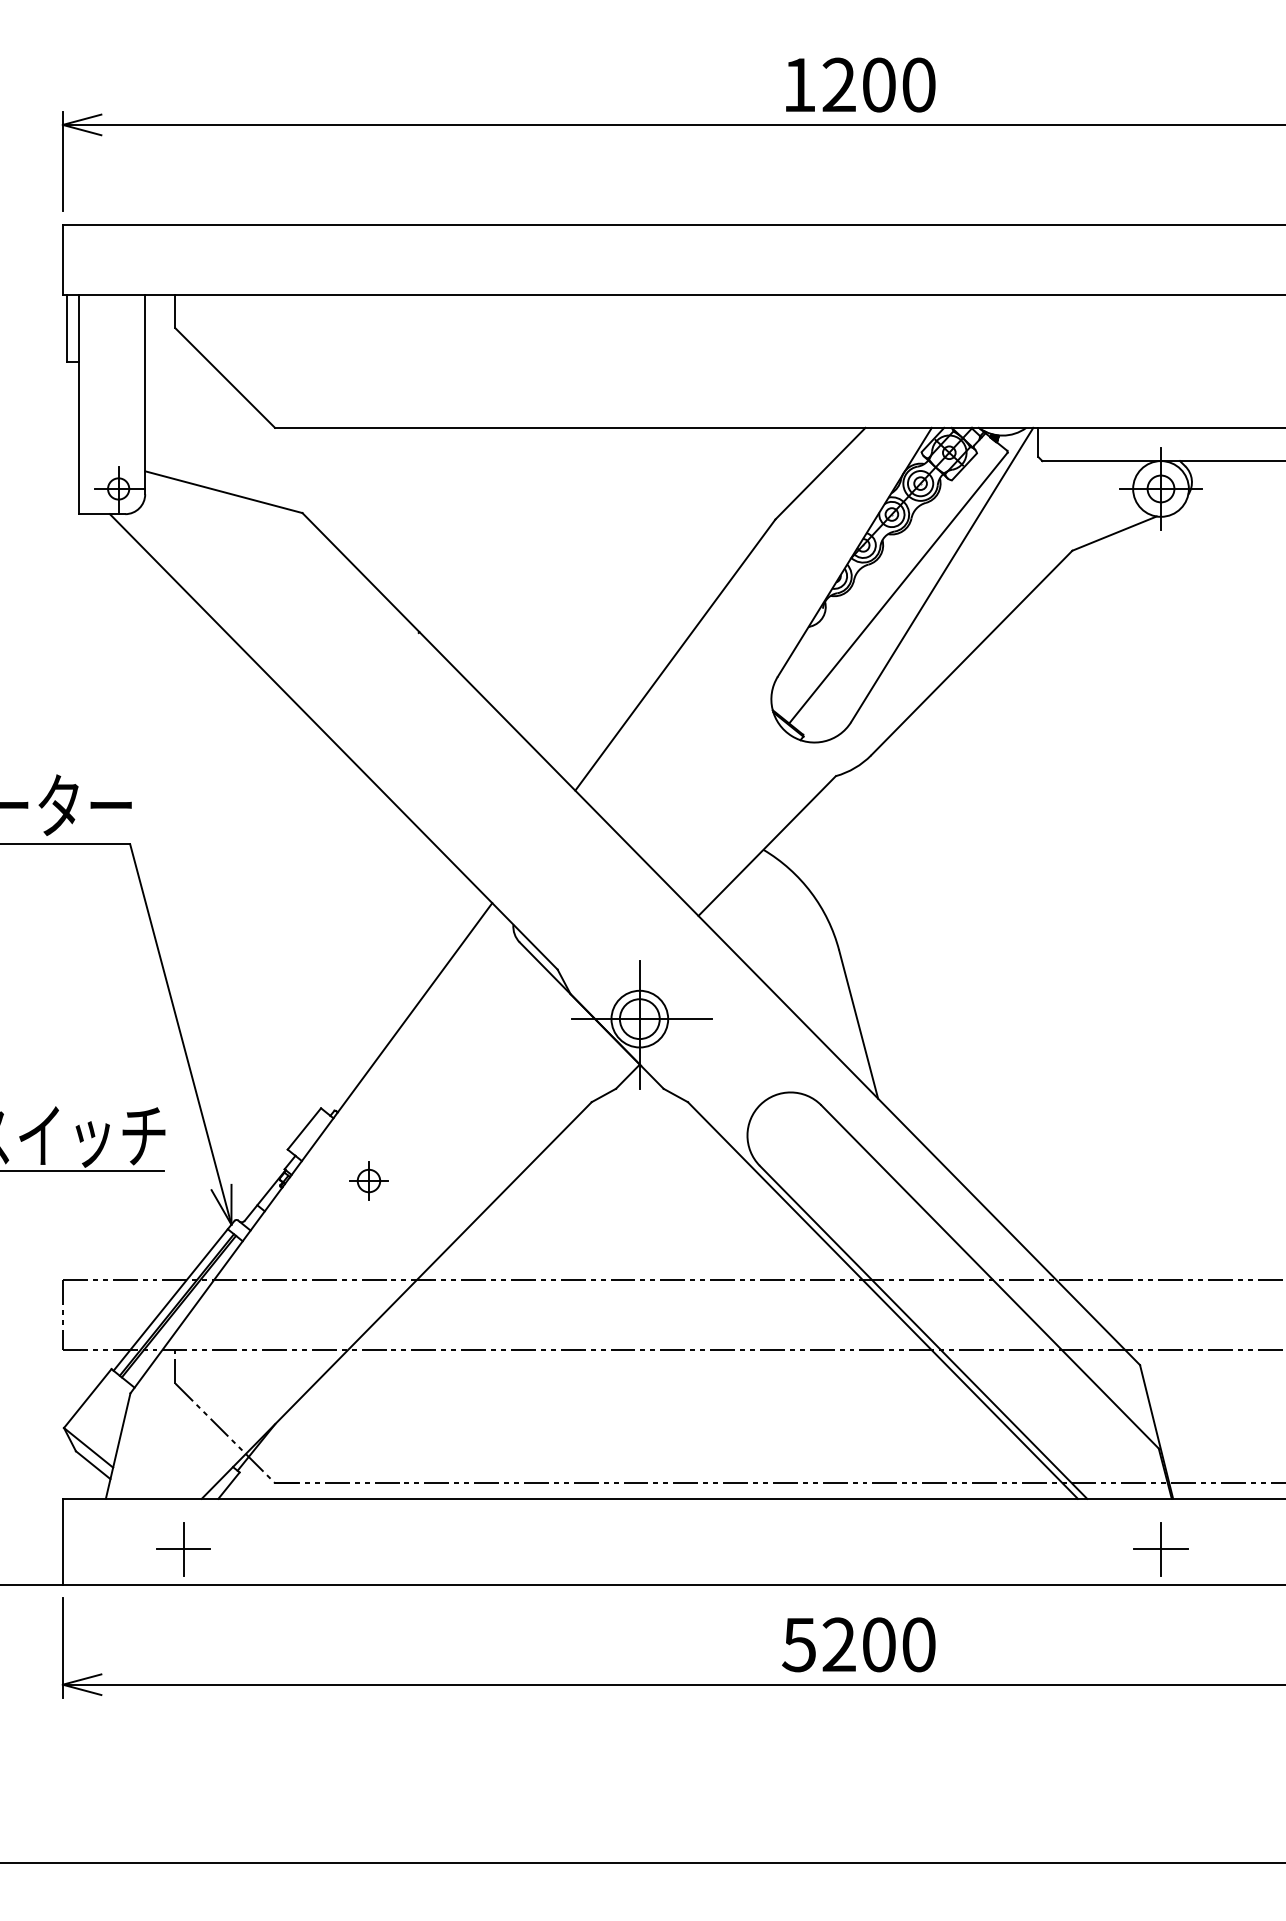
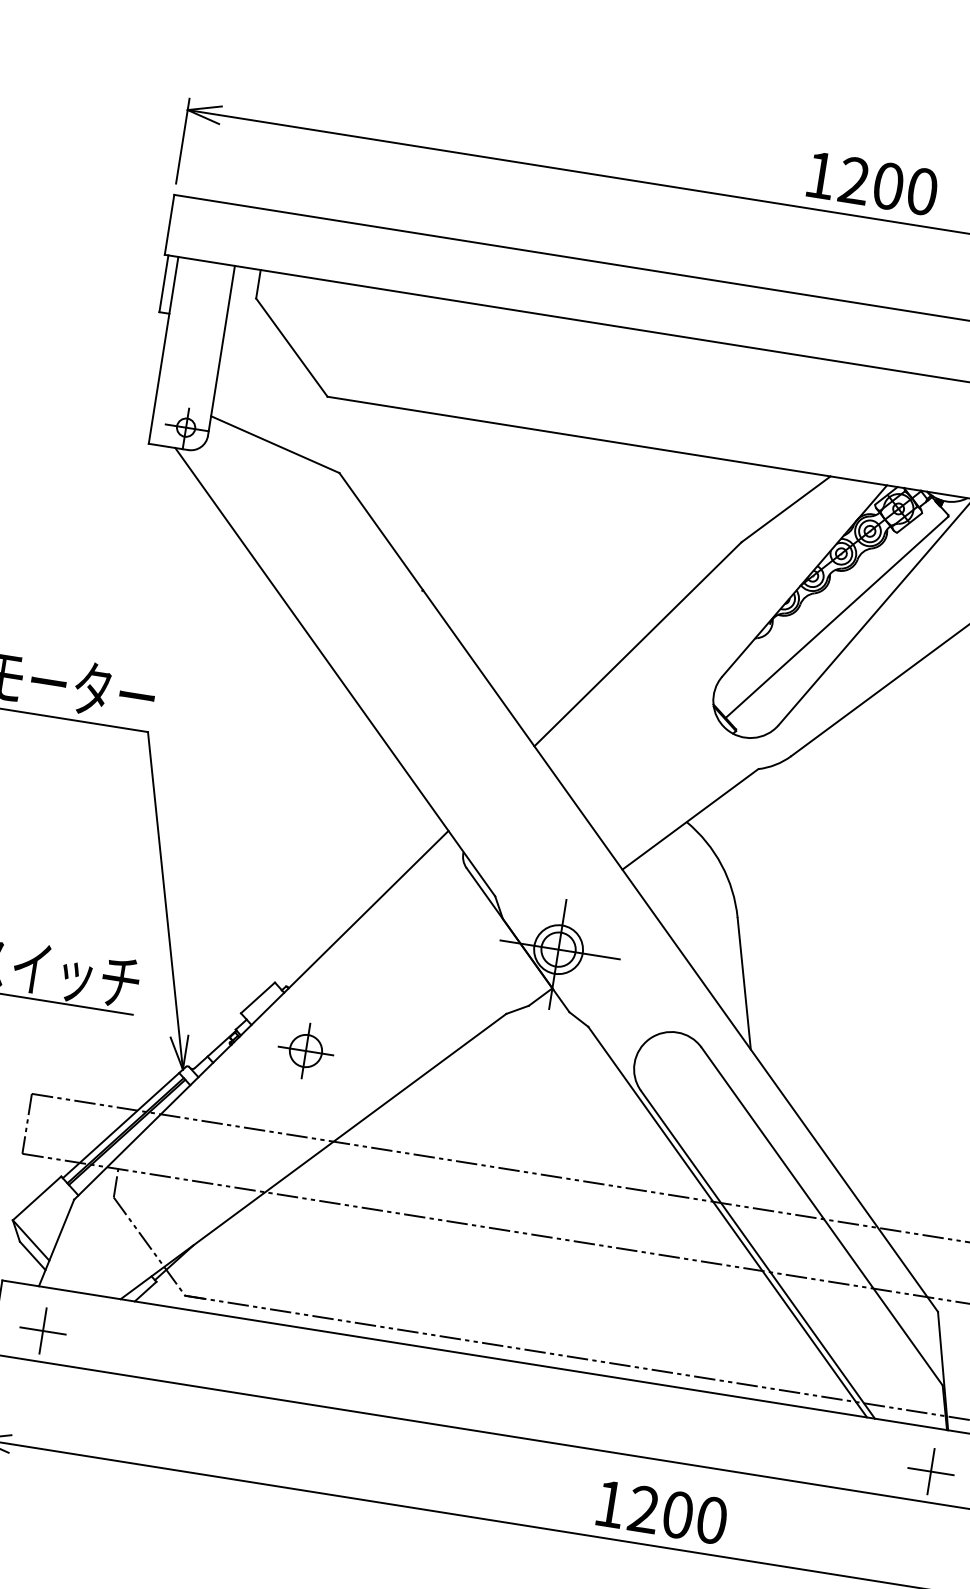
part: (368, 1180) -> (305, 1050), size x1.67
part: (183, 1549) -> (42, 1331), moved
text: (798, 1645) -> (609, 1504), 5200 -> 1200

